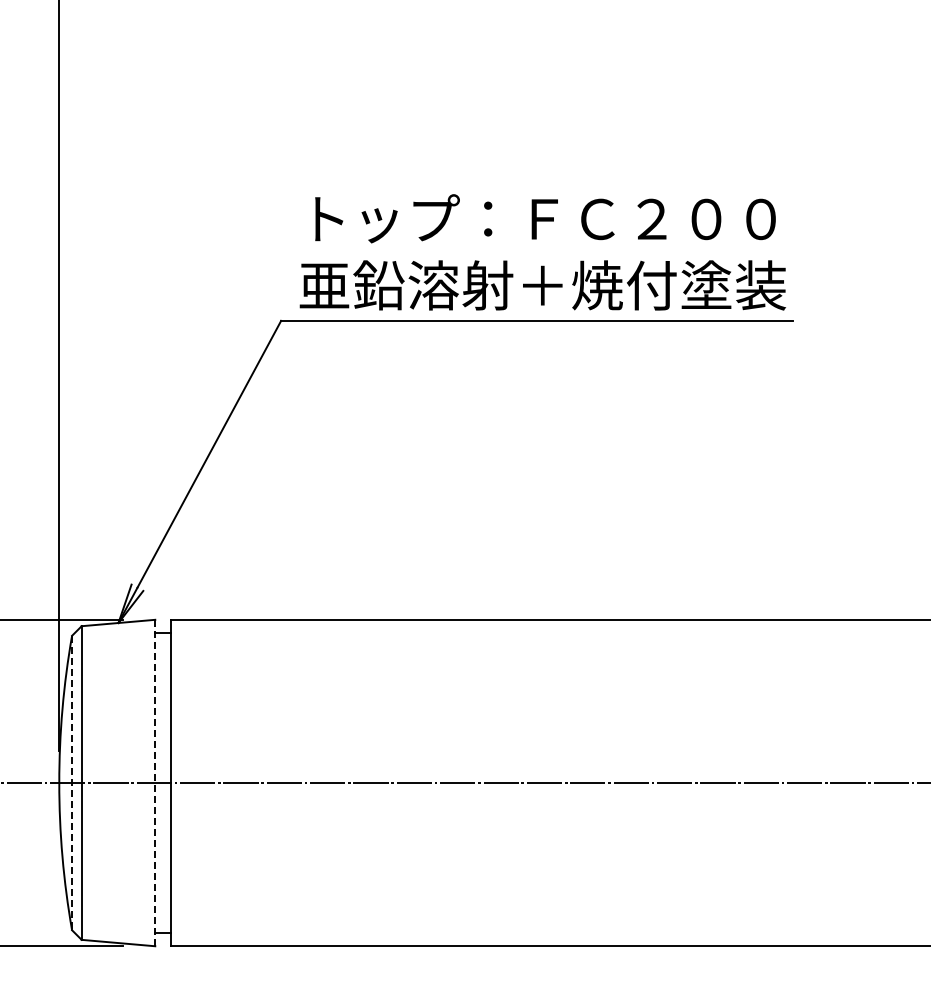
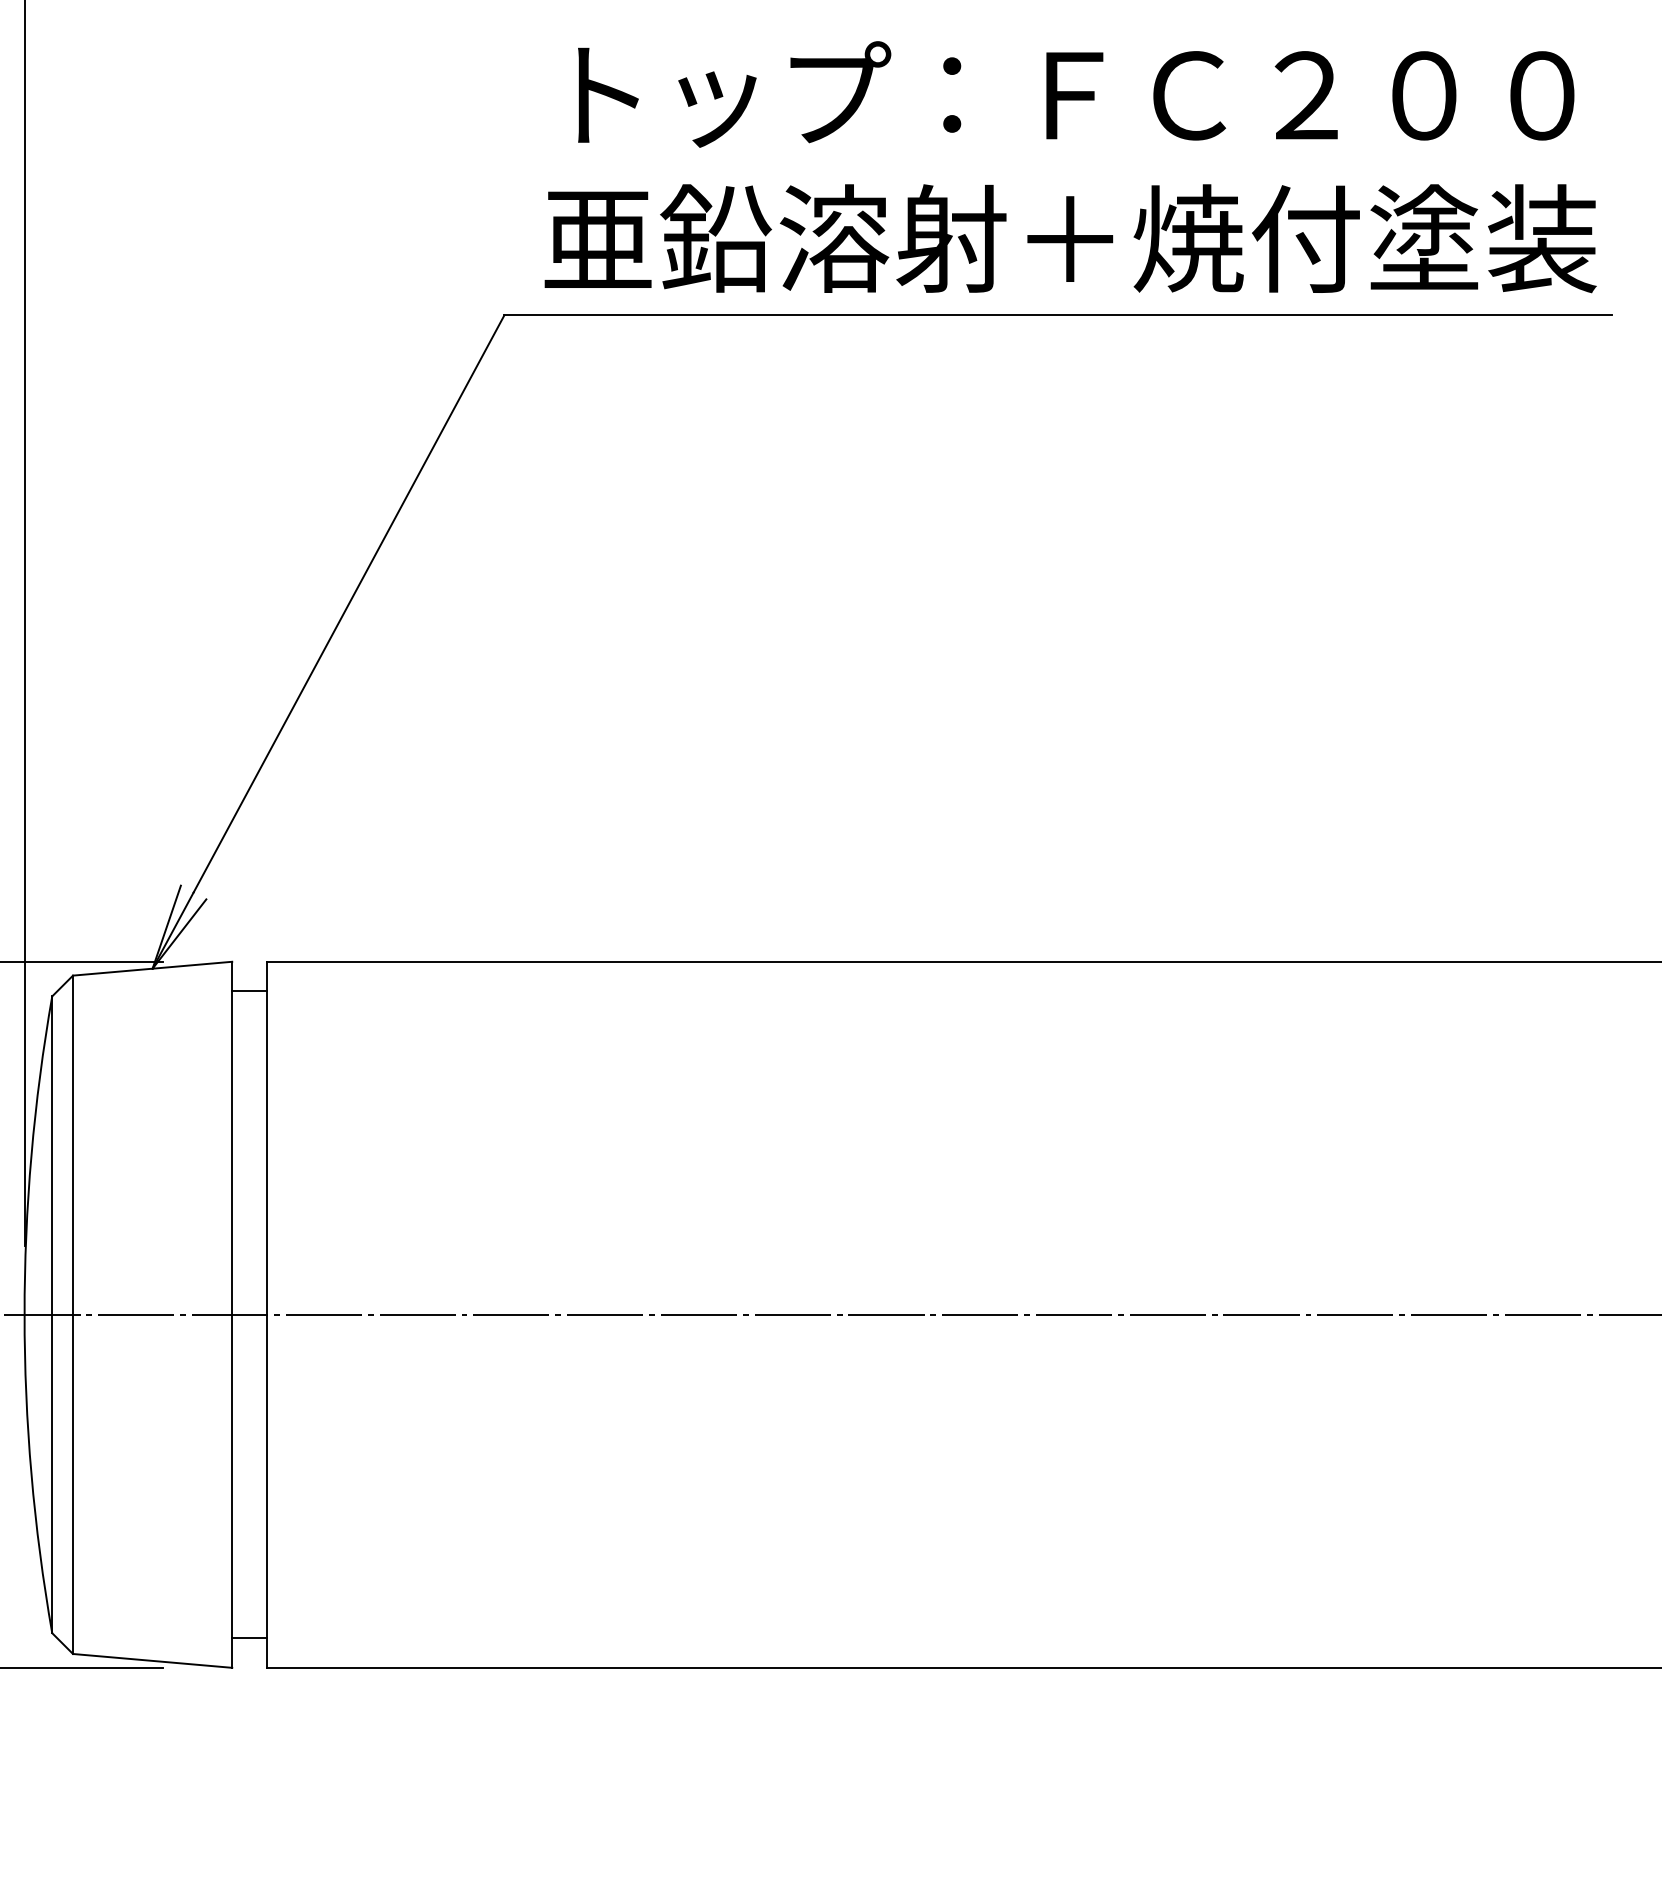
line: (72, 783) -> (53, 1315), dashed -> solid
line: (155, 783) -> (232, 1315), dashed -> solid

